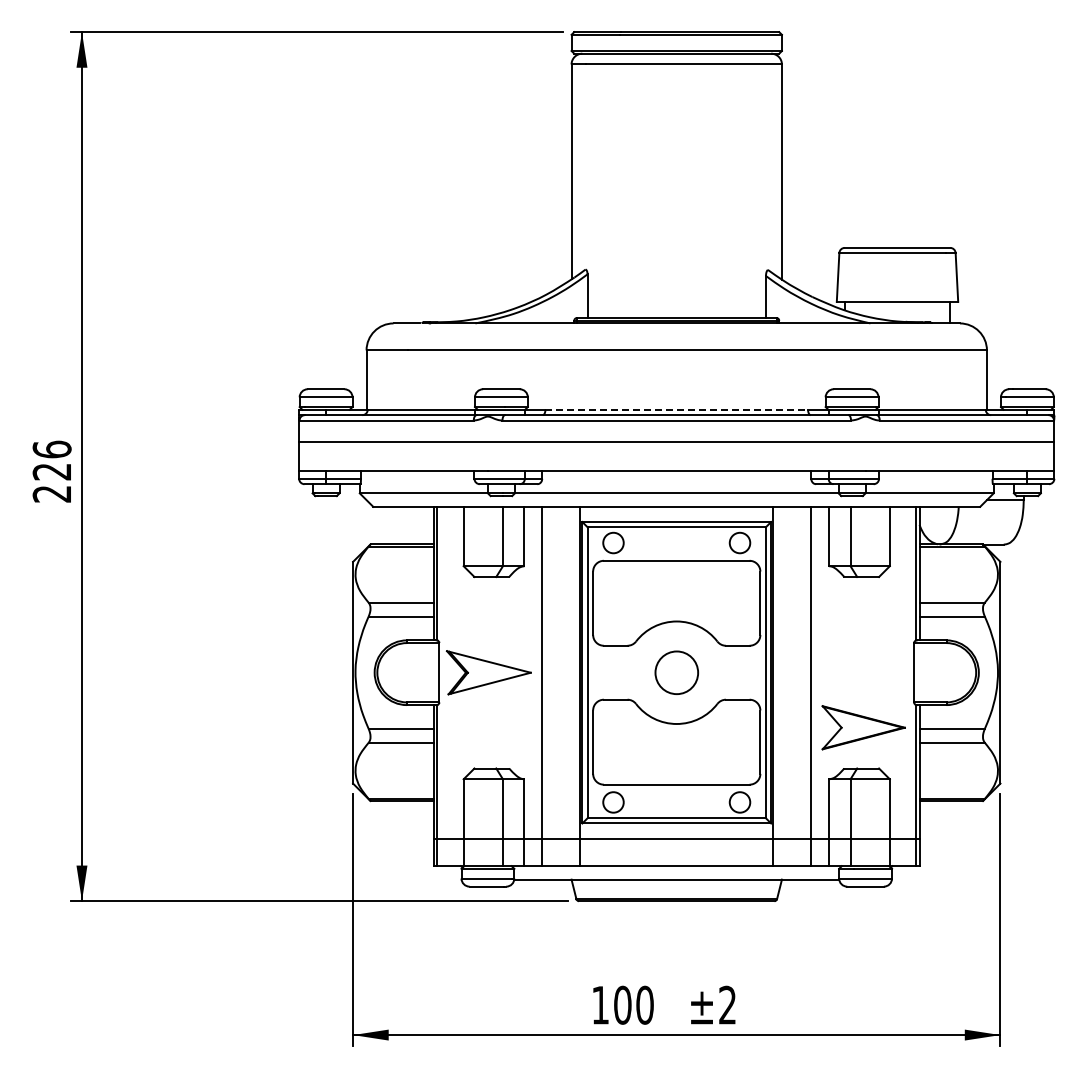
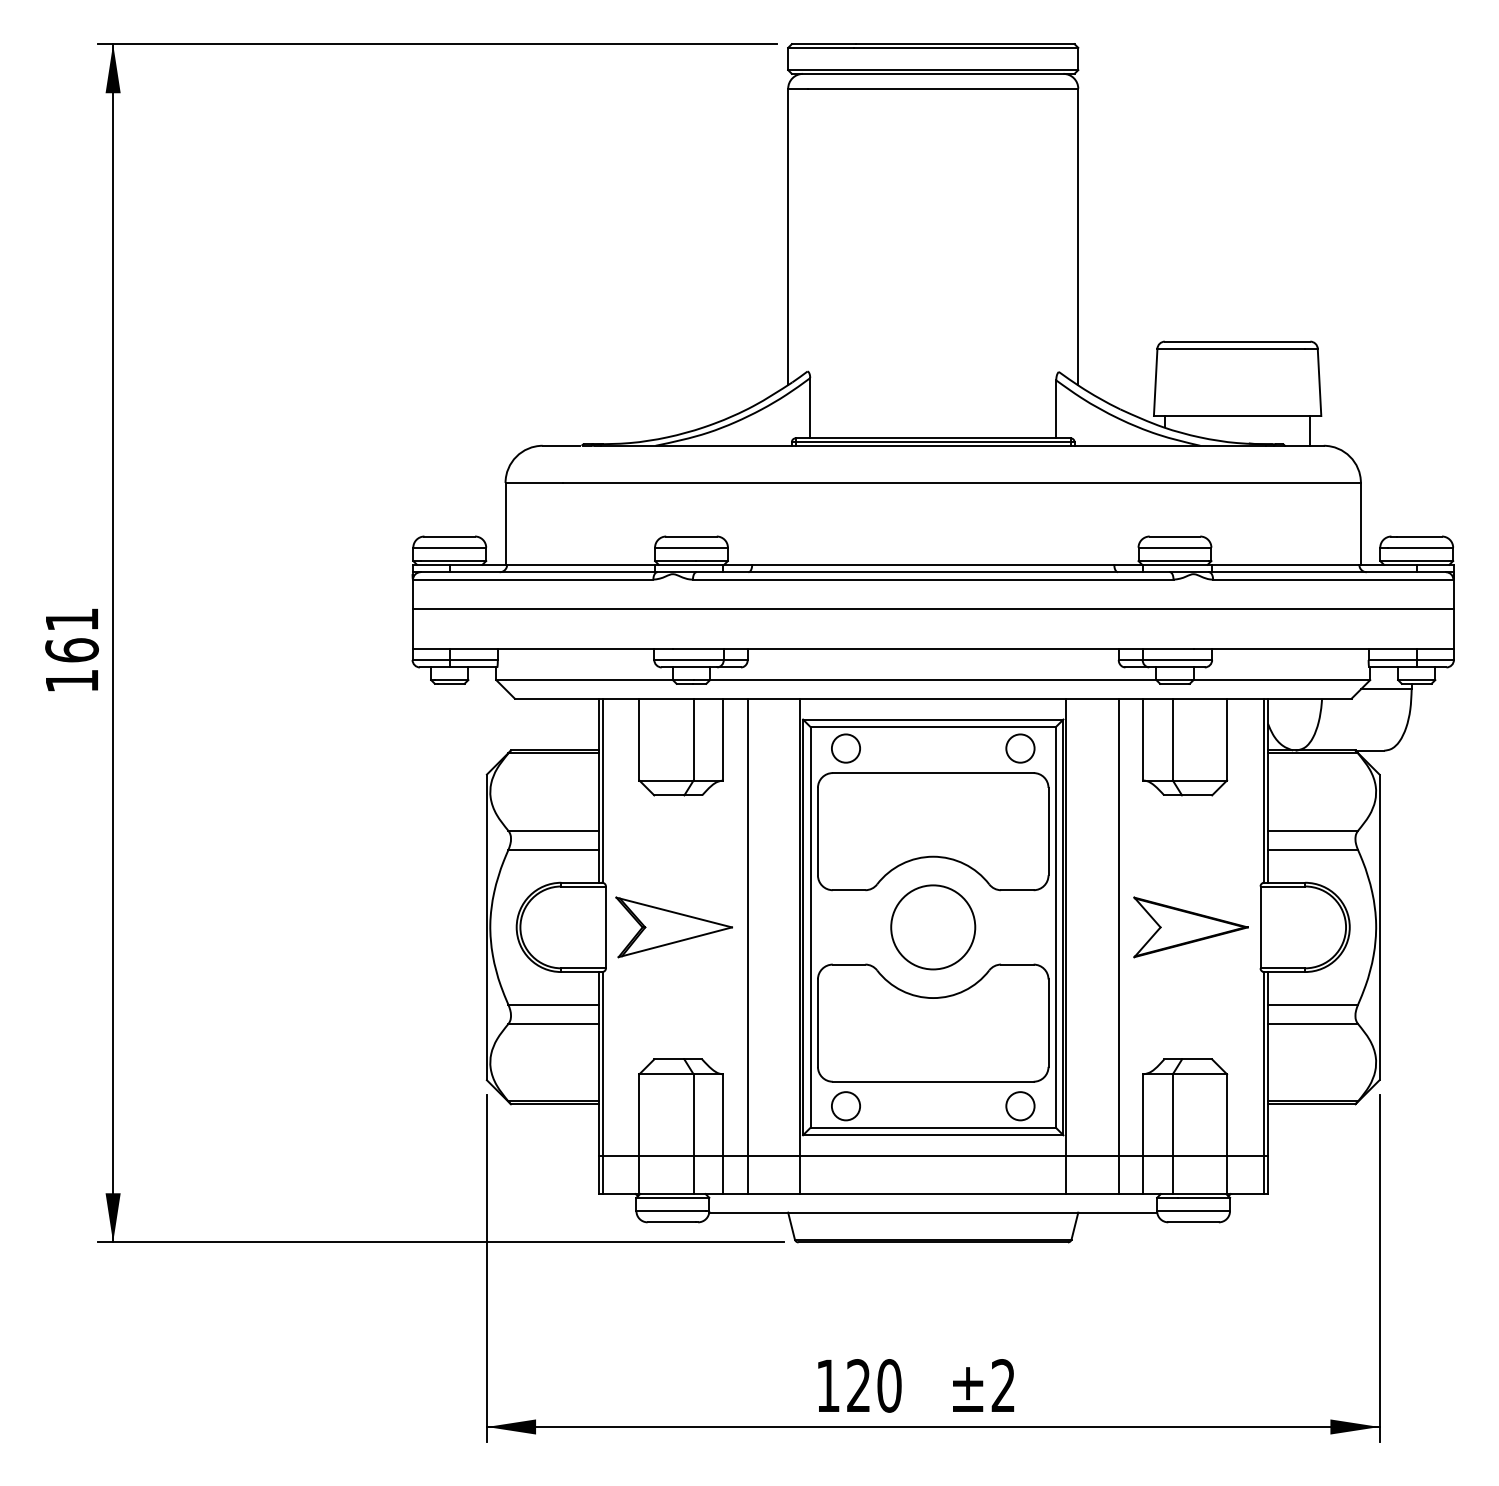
line: (677, 409) -> (934, 564), dashed -> solid
text: (51, 471) -> (71, 649), 226 -> 161
circle: (676, 672) -> (932, 927), size x1.43
part: (863, 727) -> (1190, 927), moved
text: (622, 1004) -> (858, 1384), 100 -> 120

